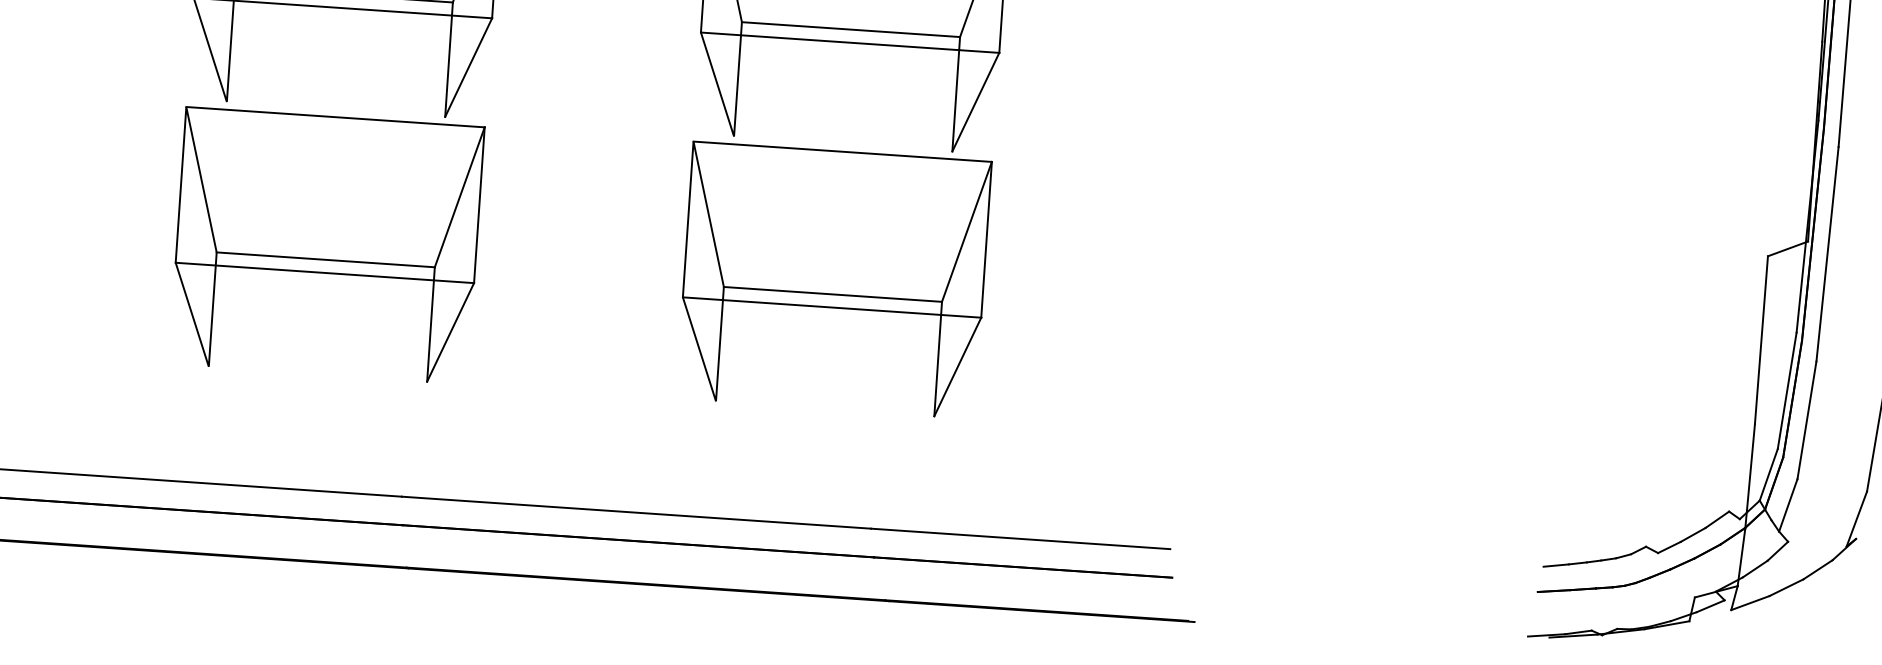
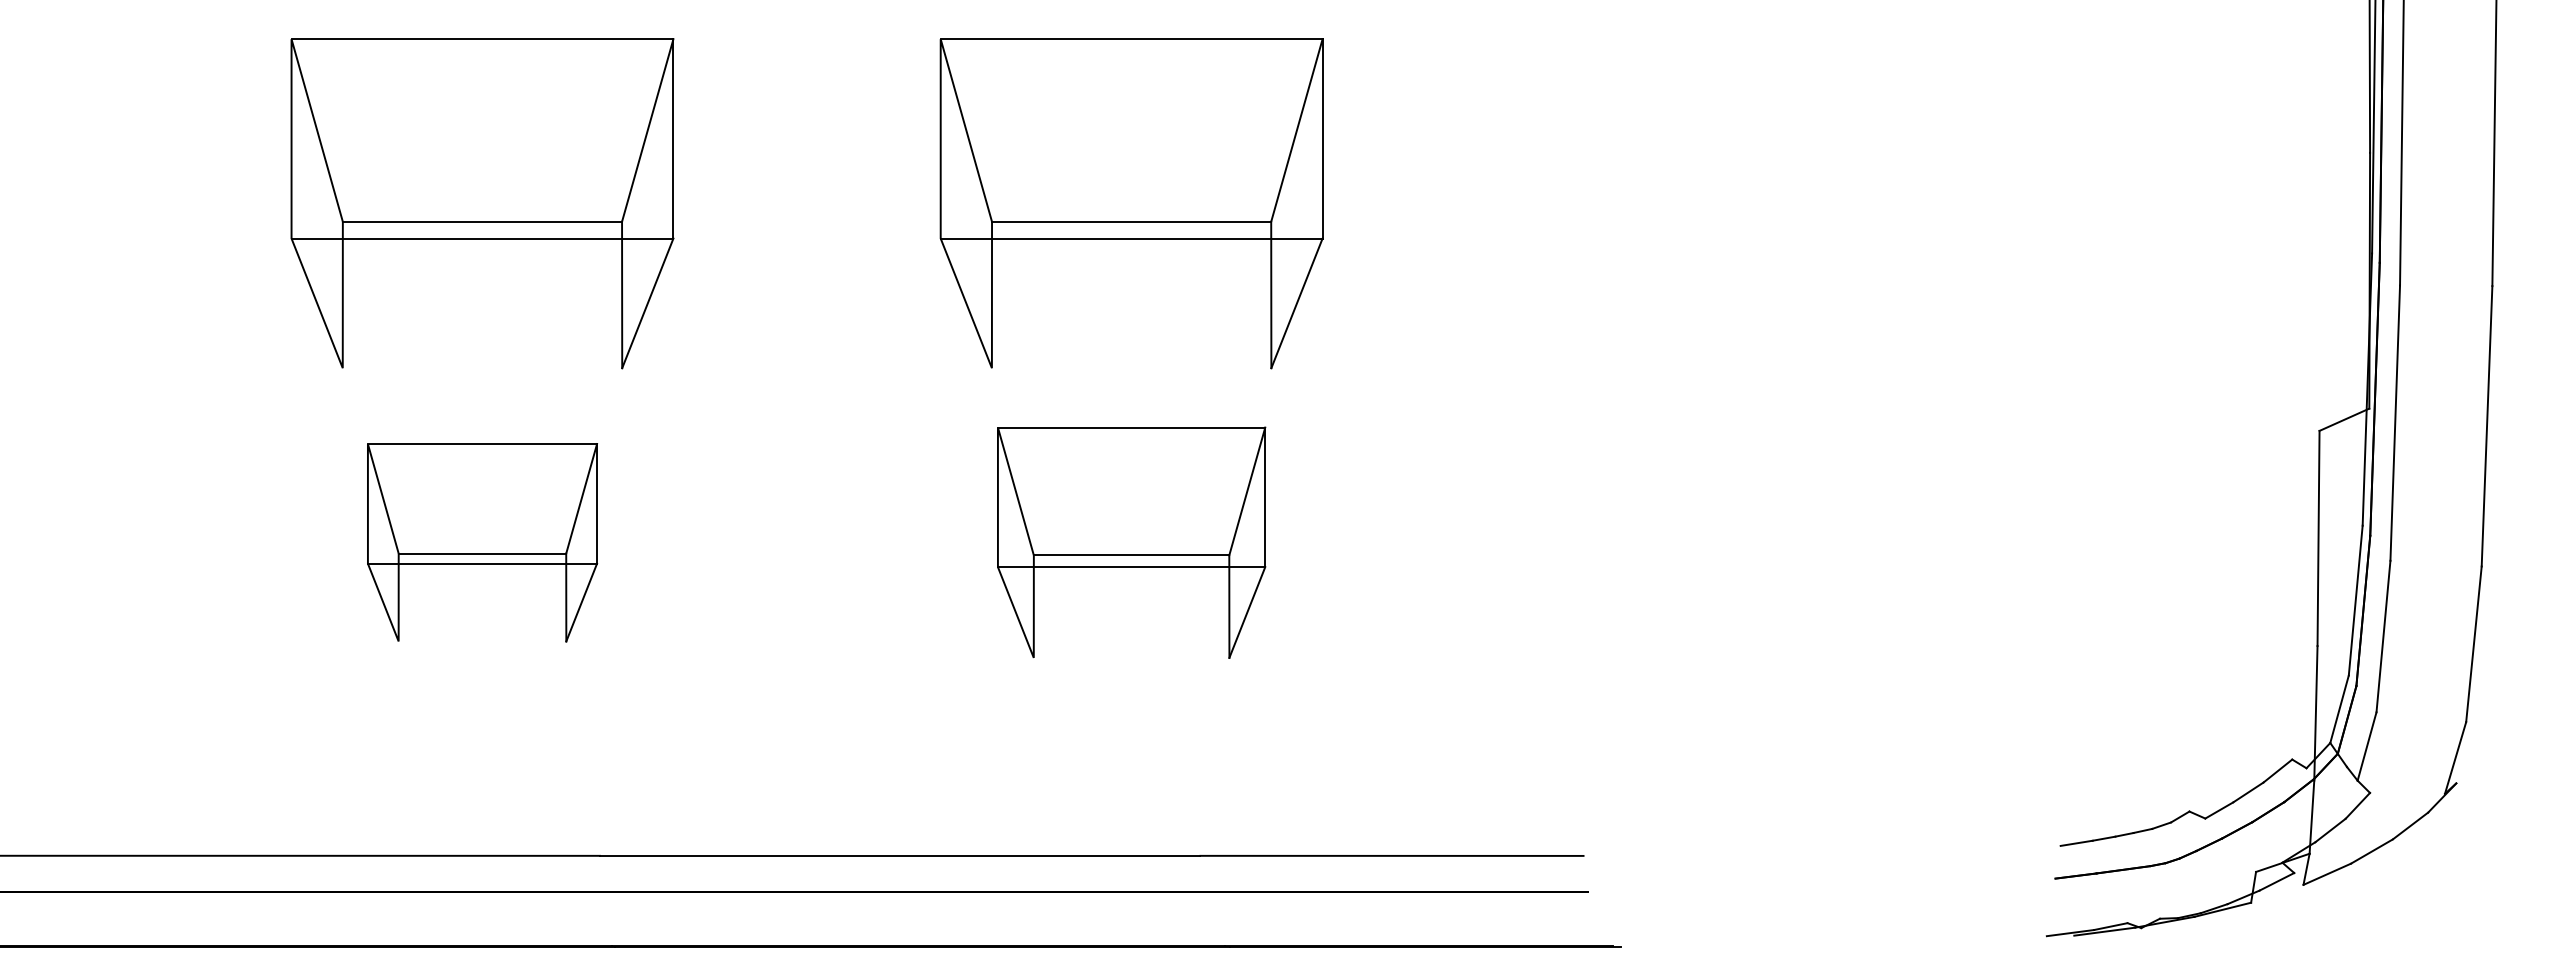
part: (326, 245) -> (482, 542), size x0.6
part: (833, 280) -> (1131, 542), size x0.7

